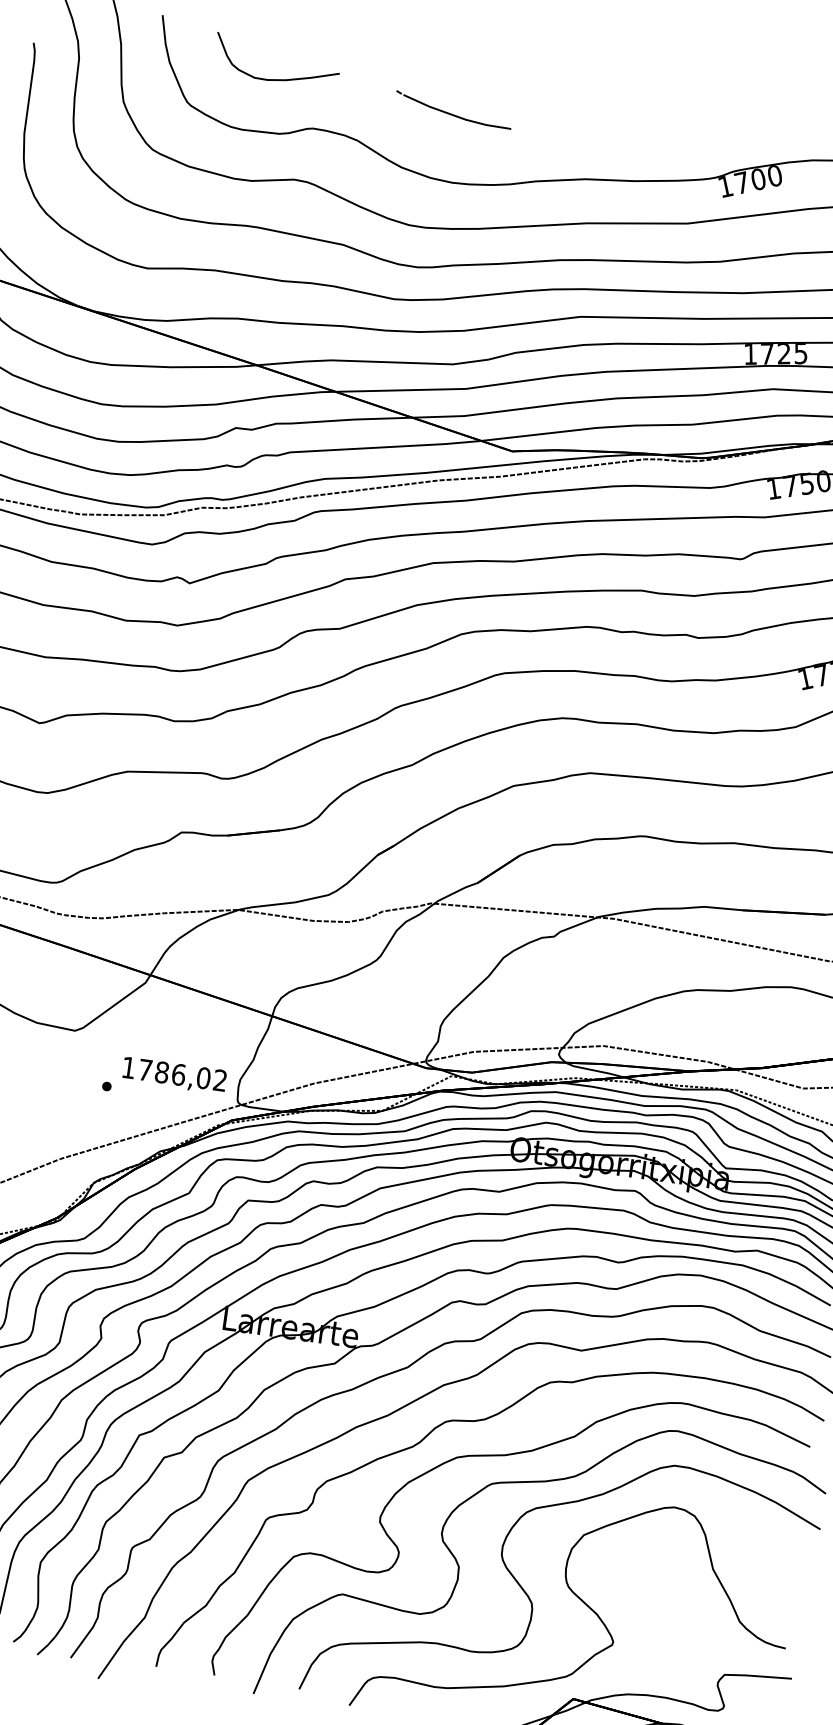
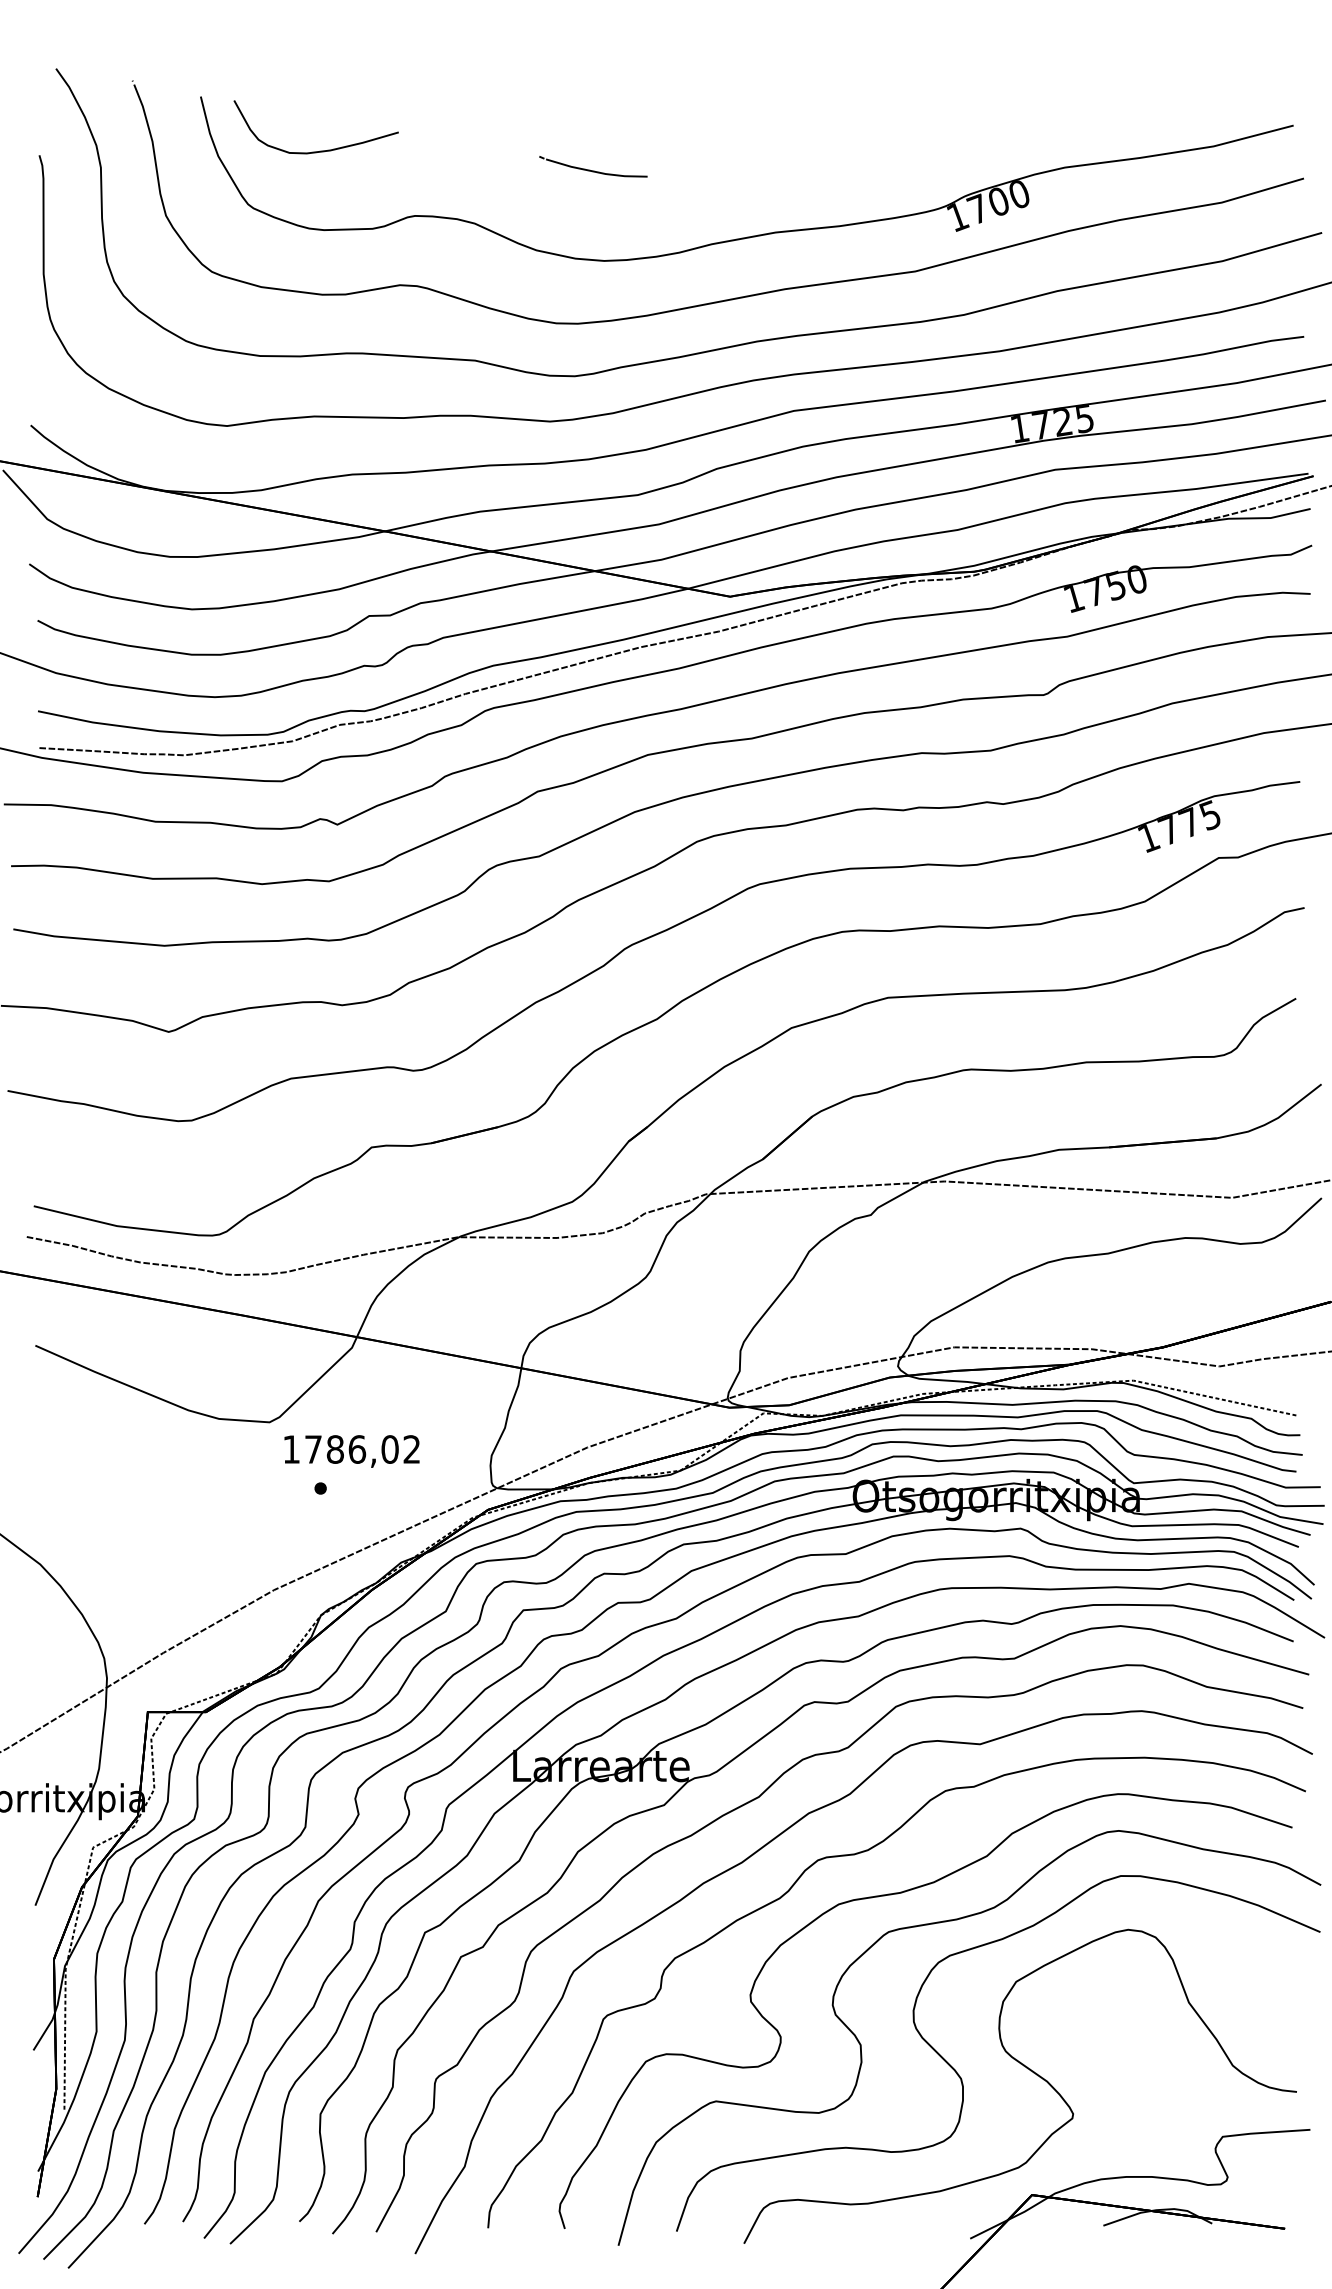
curve: (278, 79) -> (320, 150), moved
part: (453, 109) -> (593, 166), size x0.7
text: (174, 1075) -> (351, 1451), moved

